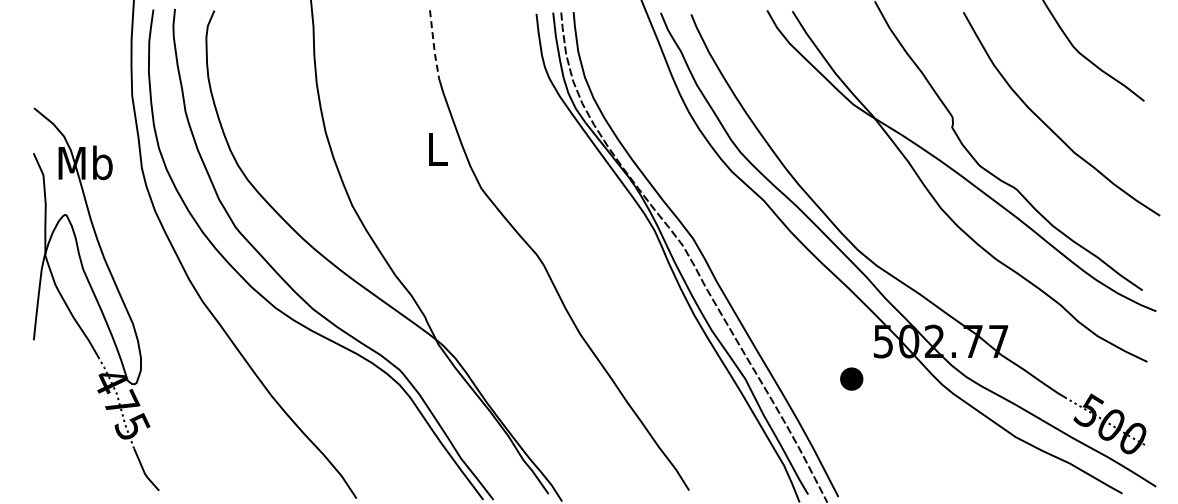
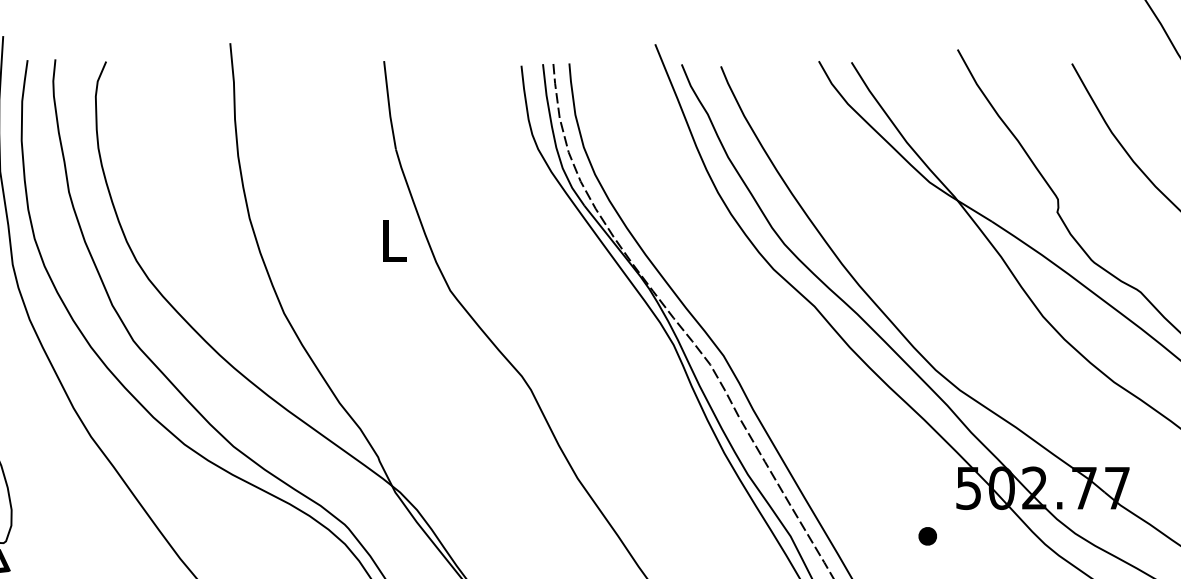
line: (433, 45) -> (388, 106), dashed -> solid
part: (851, 378) -> (927, 535), size x0.62

